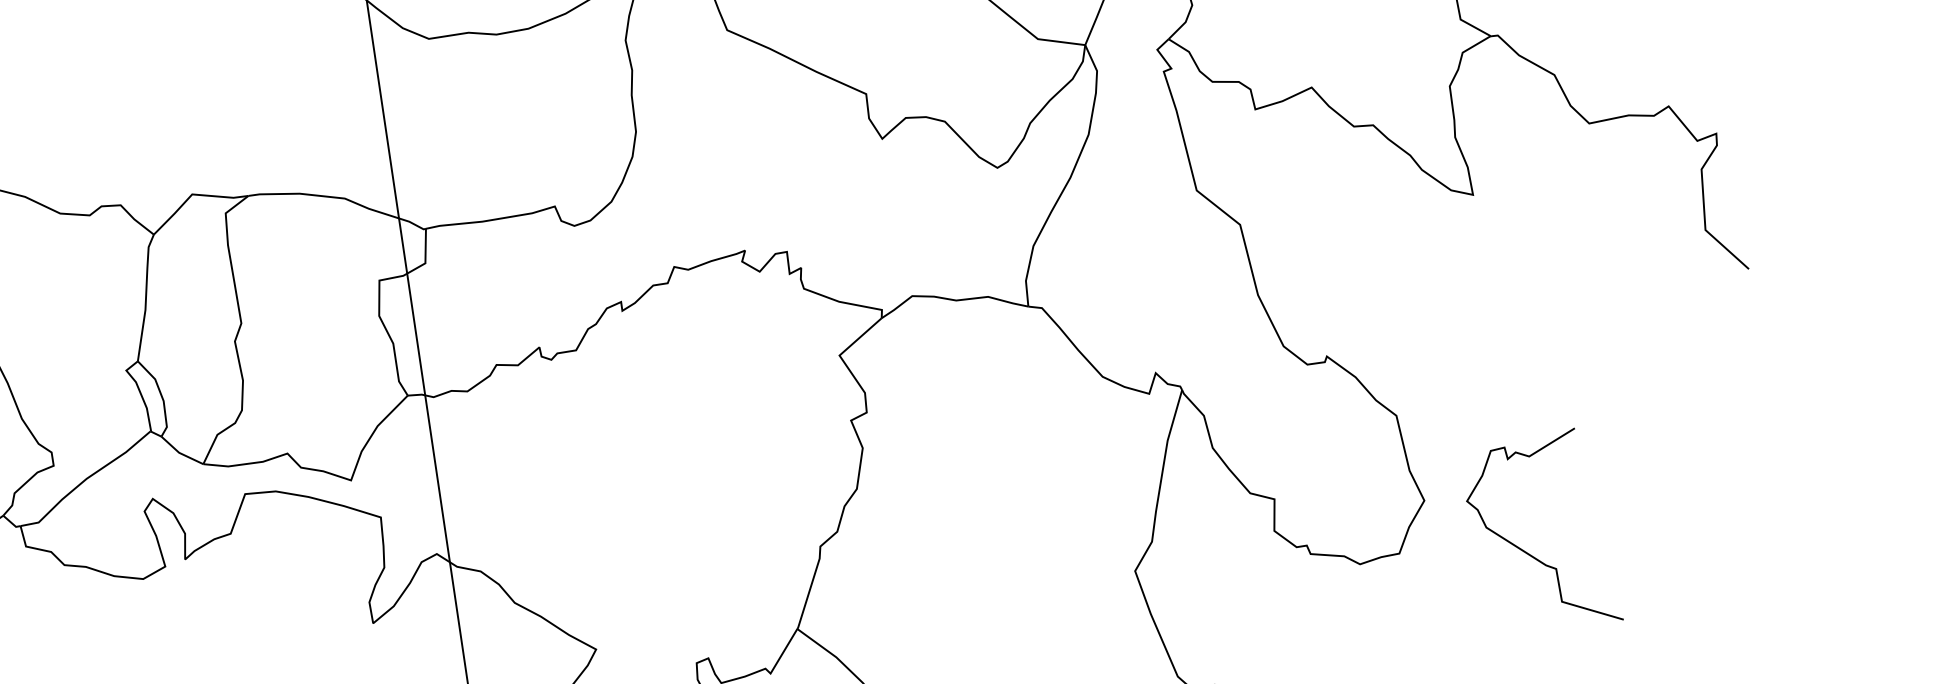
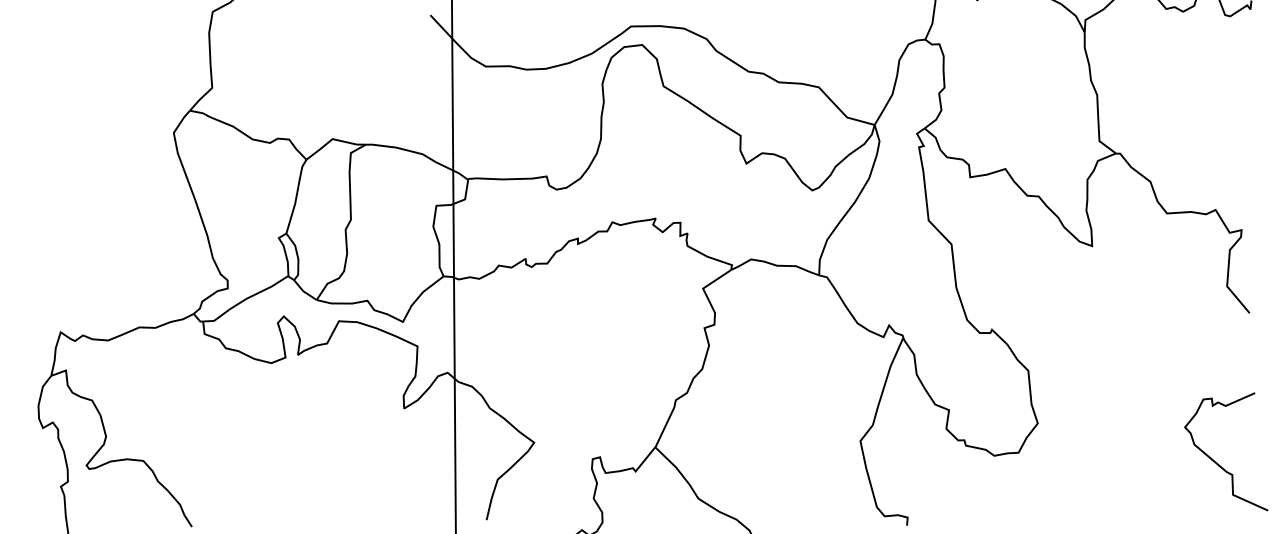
curve: (1528, 551) -> (1217, 462), moved

